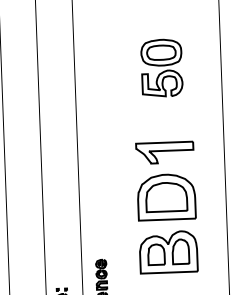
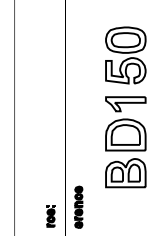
part: (161, 68) -> (125, 55), size x1.43
part: (166, 208) -> (125, 142), moved

